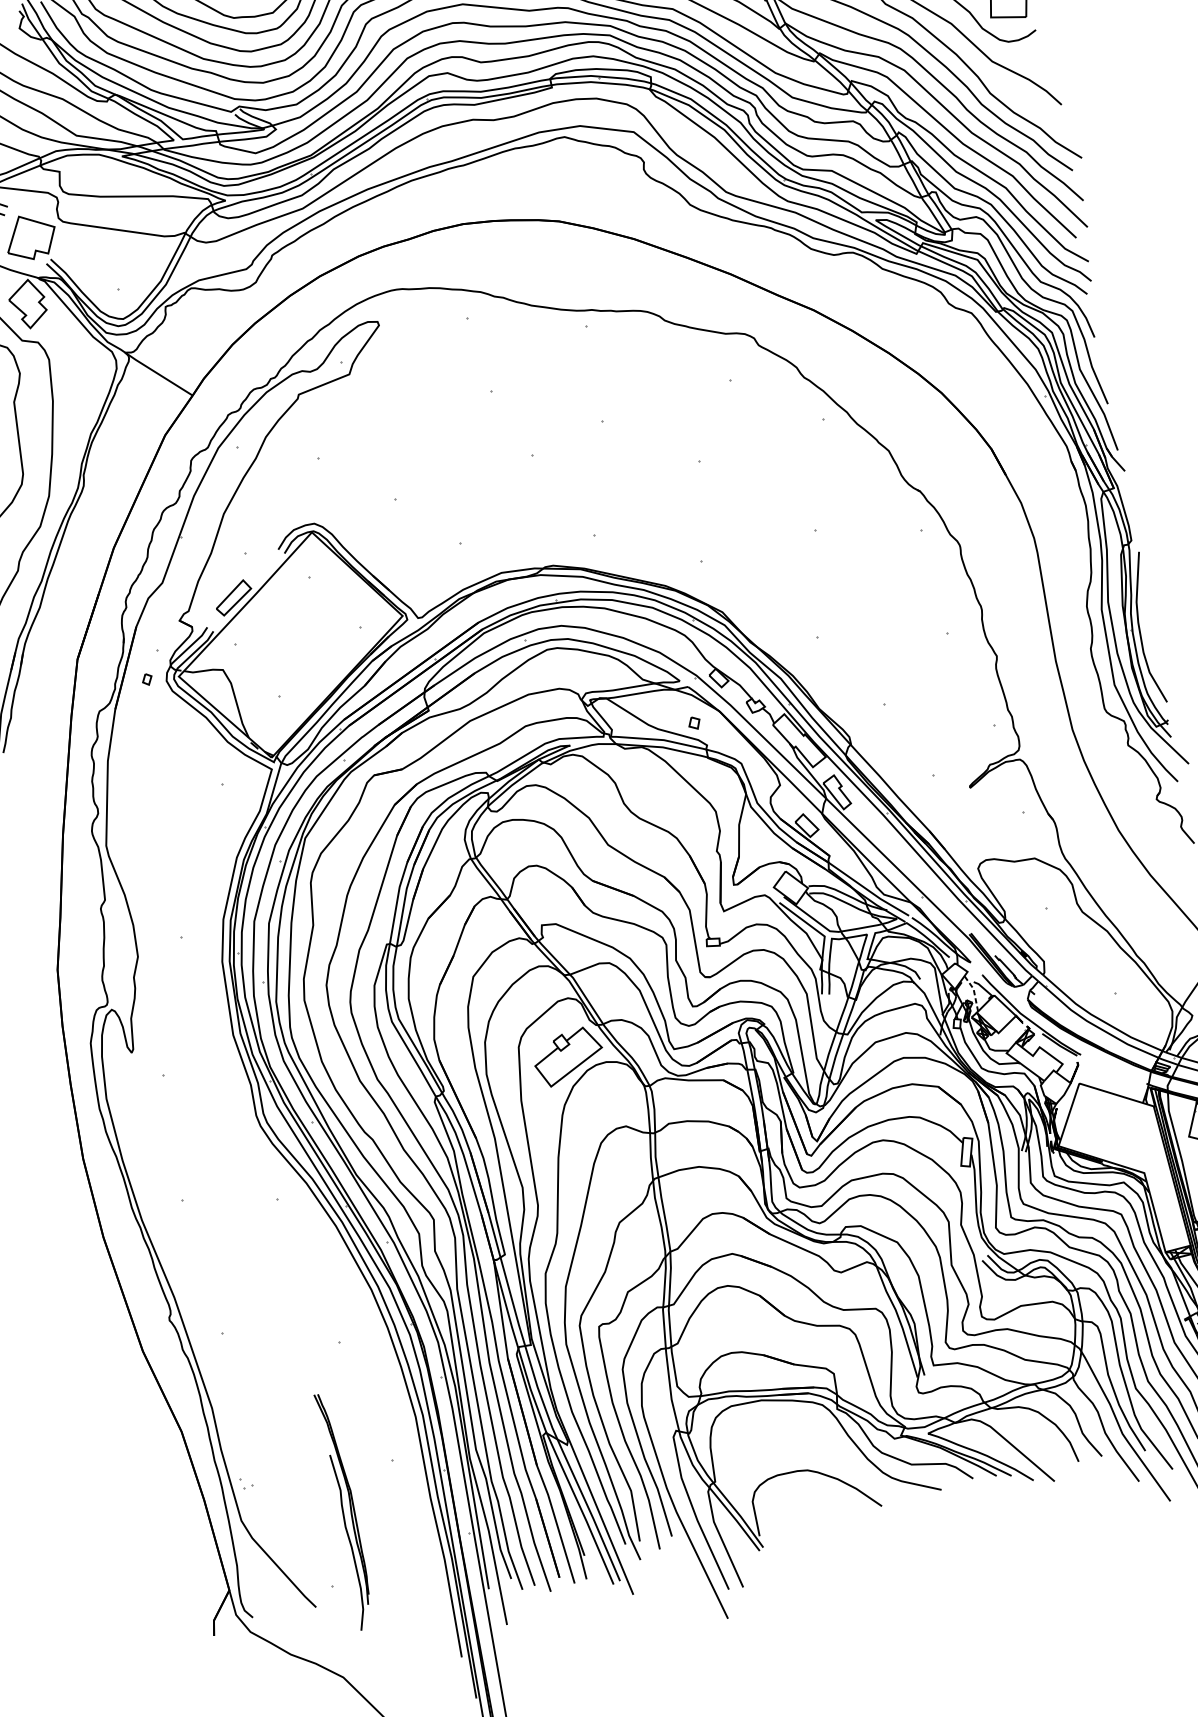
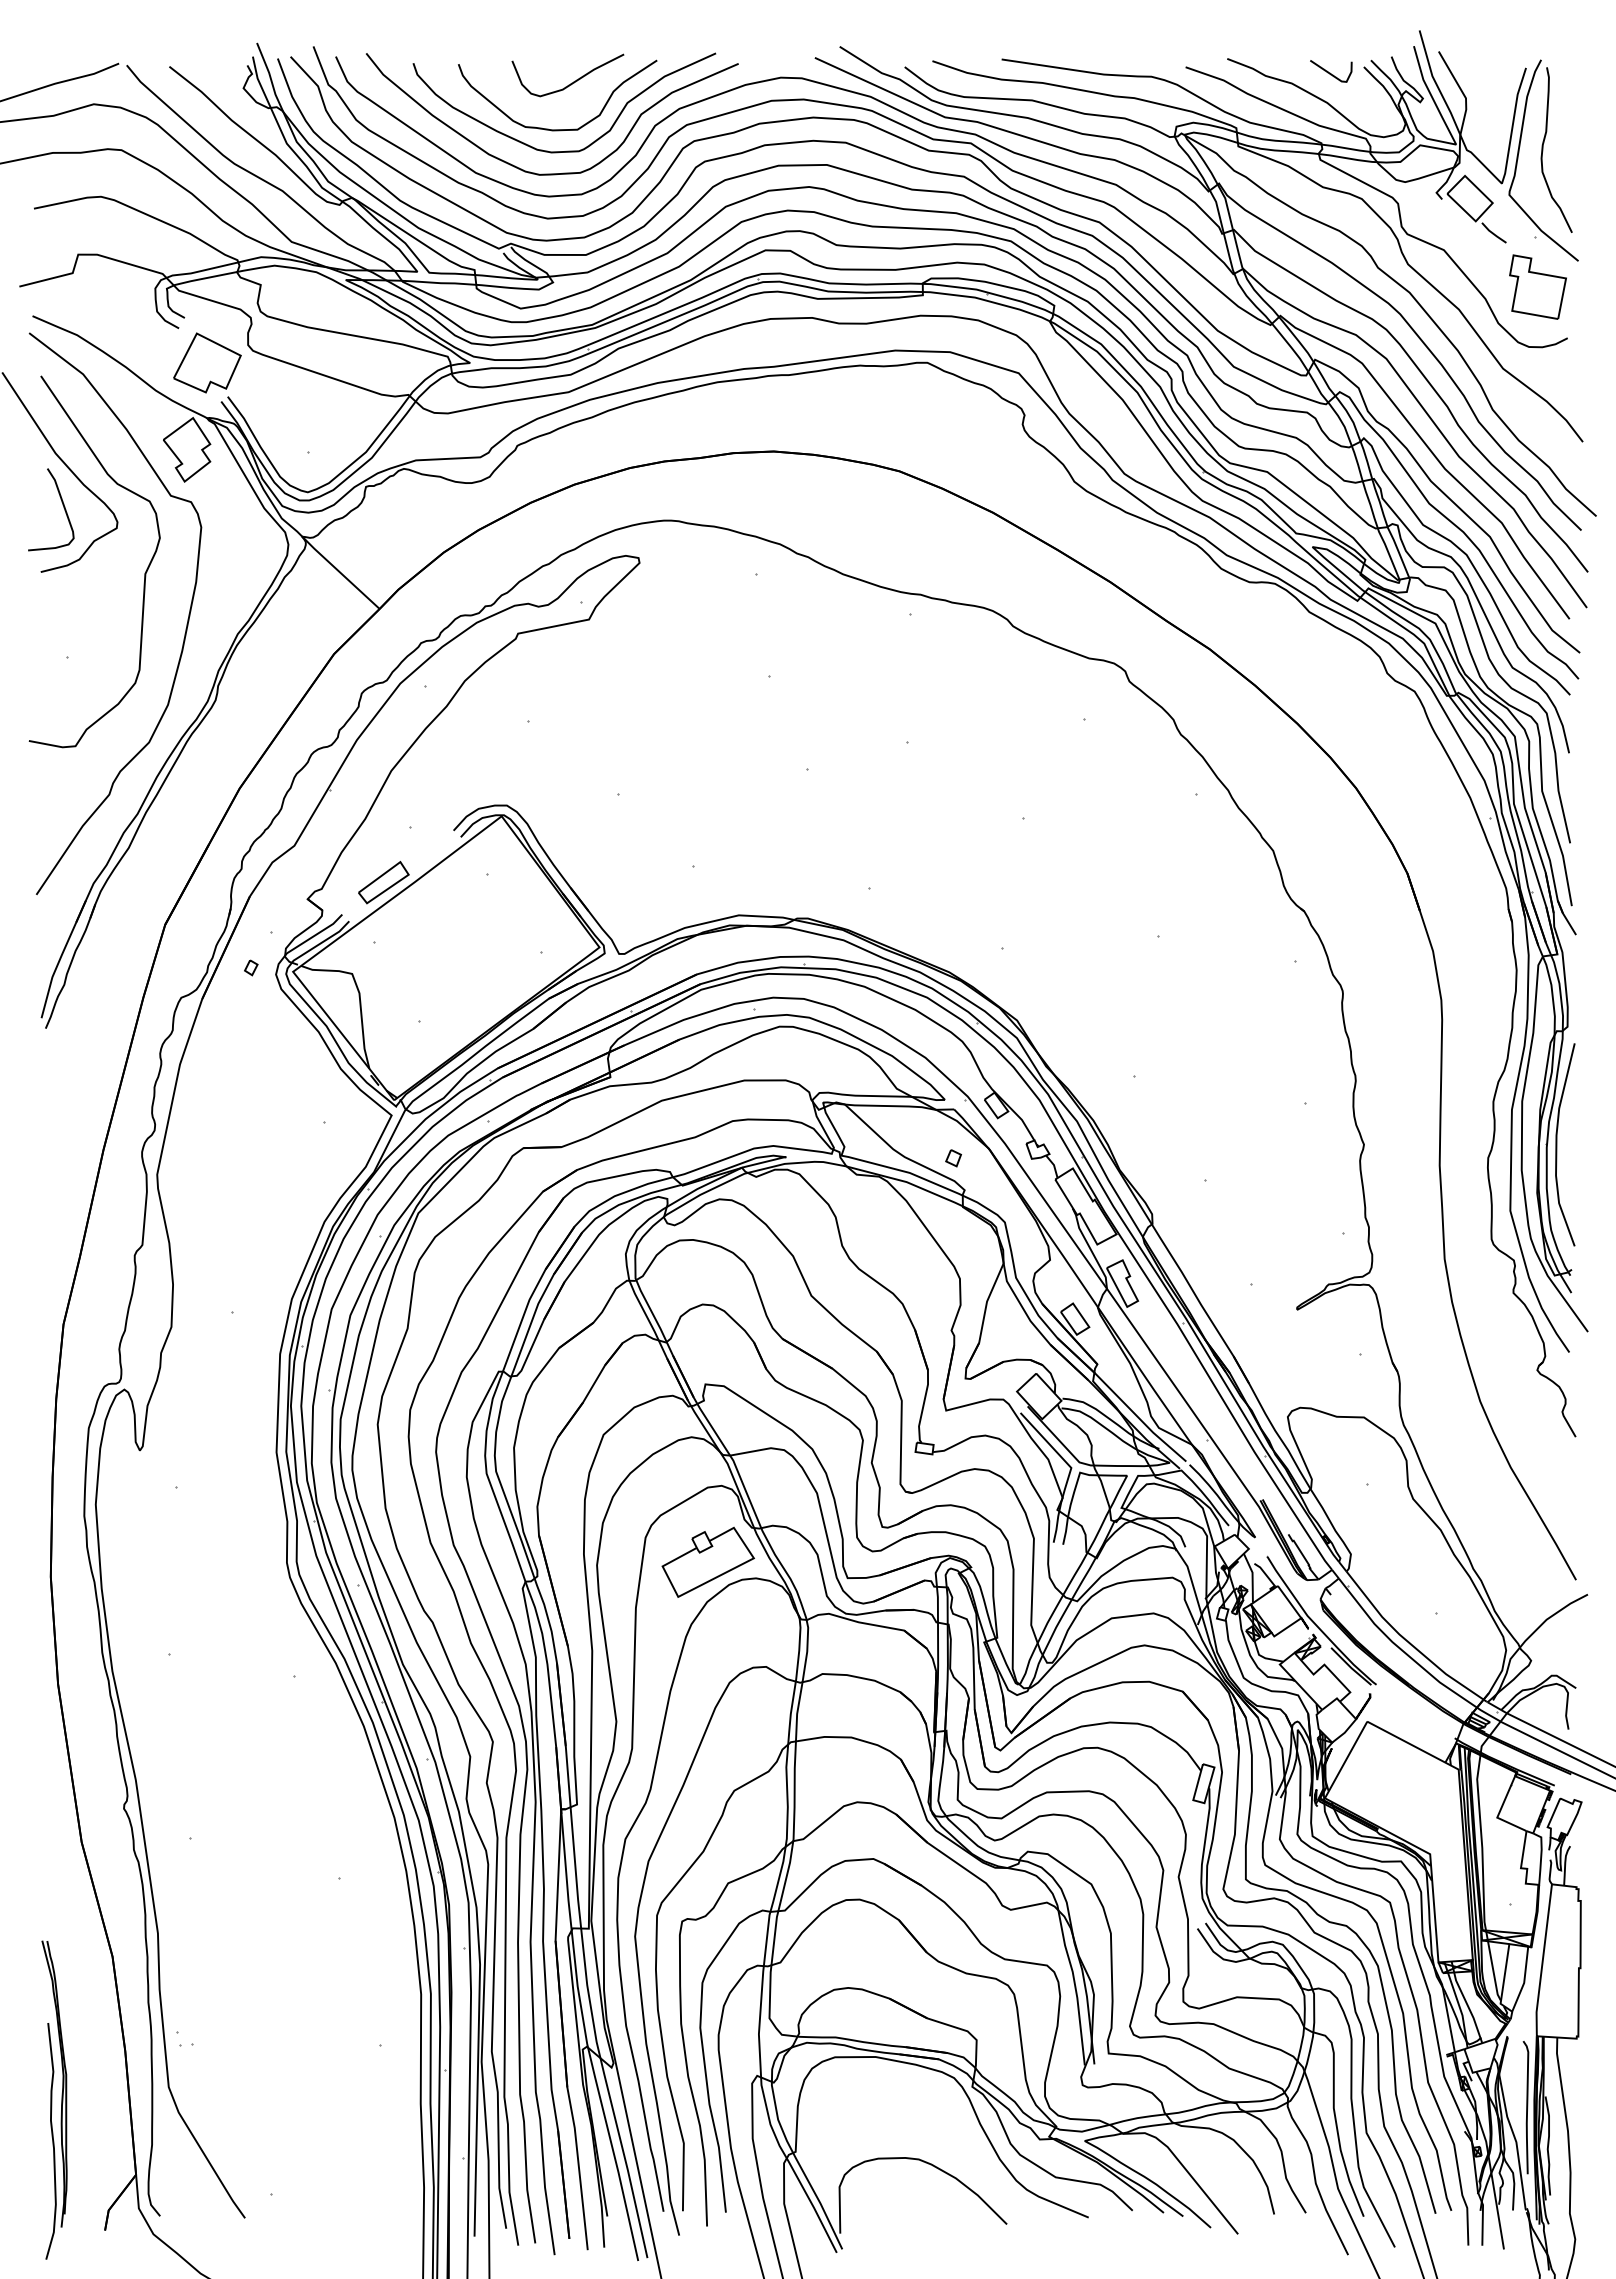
line: (974, 992) -> (1252, 1577), dashed -> solid
part: (345, 1510) -> (54, 2099), moved

